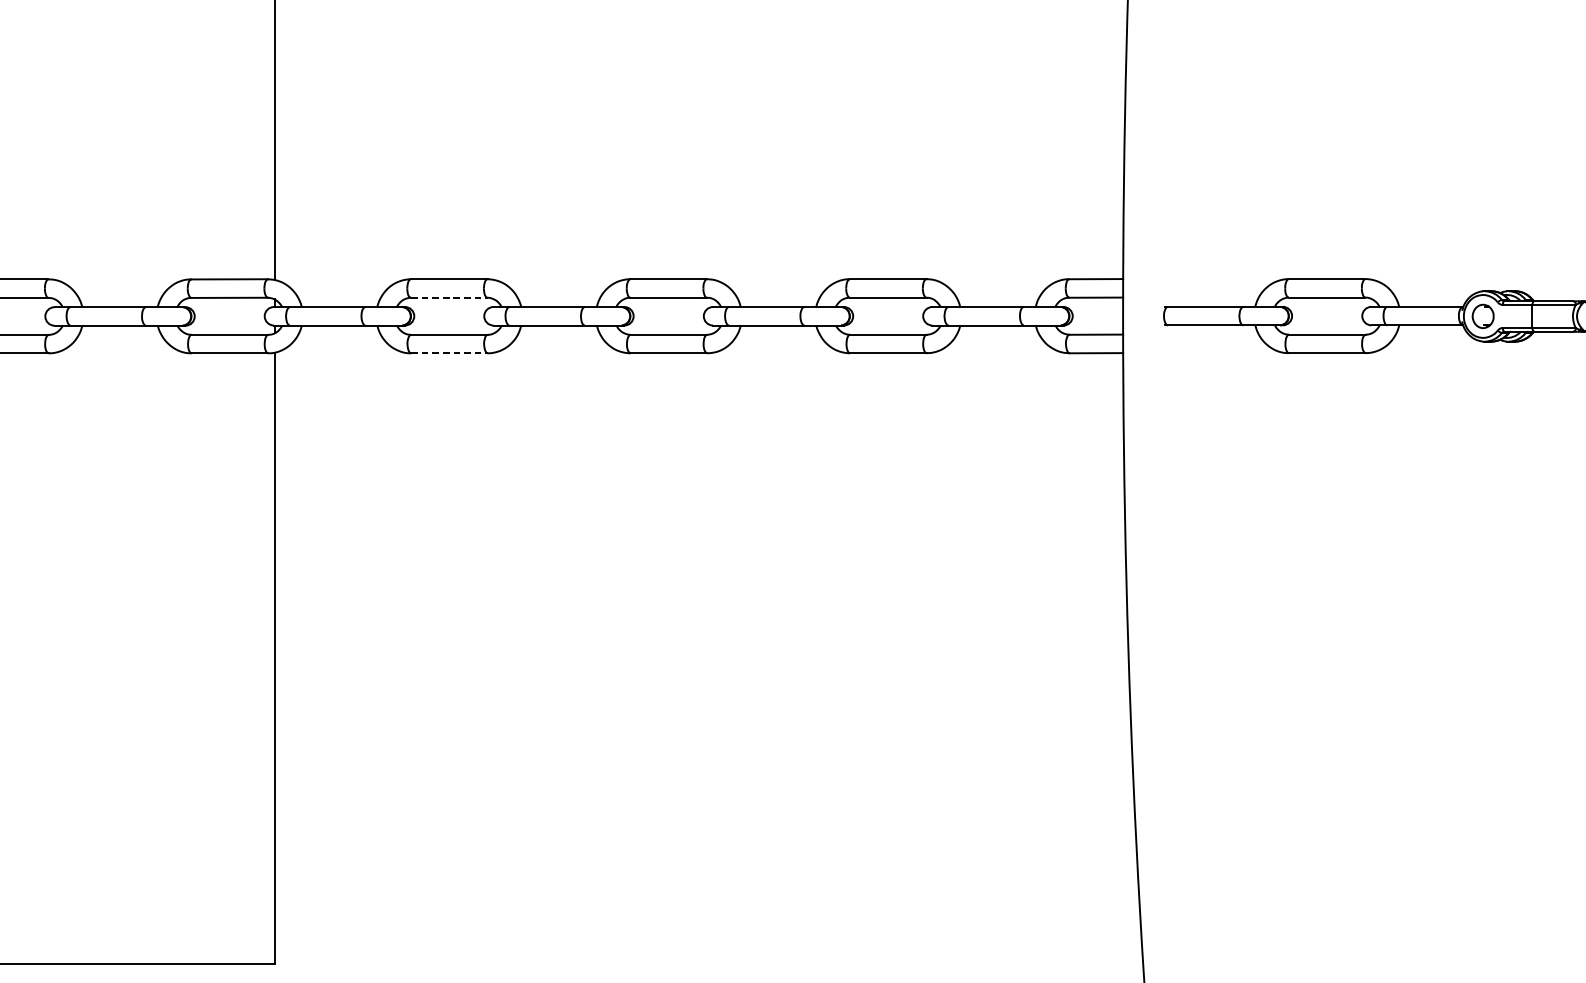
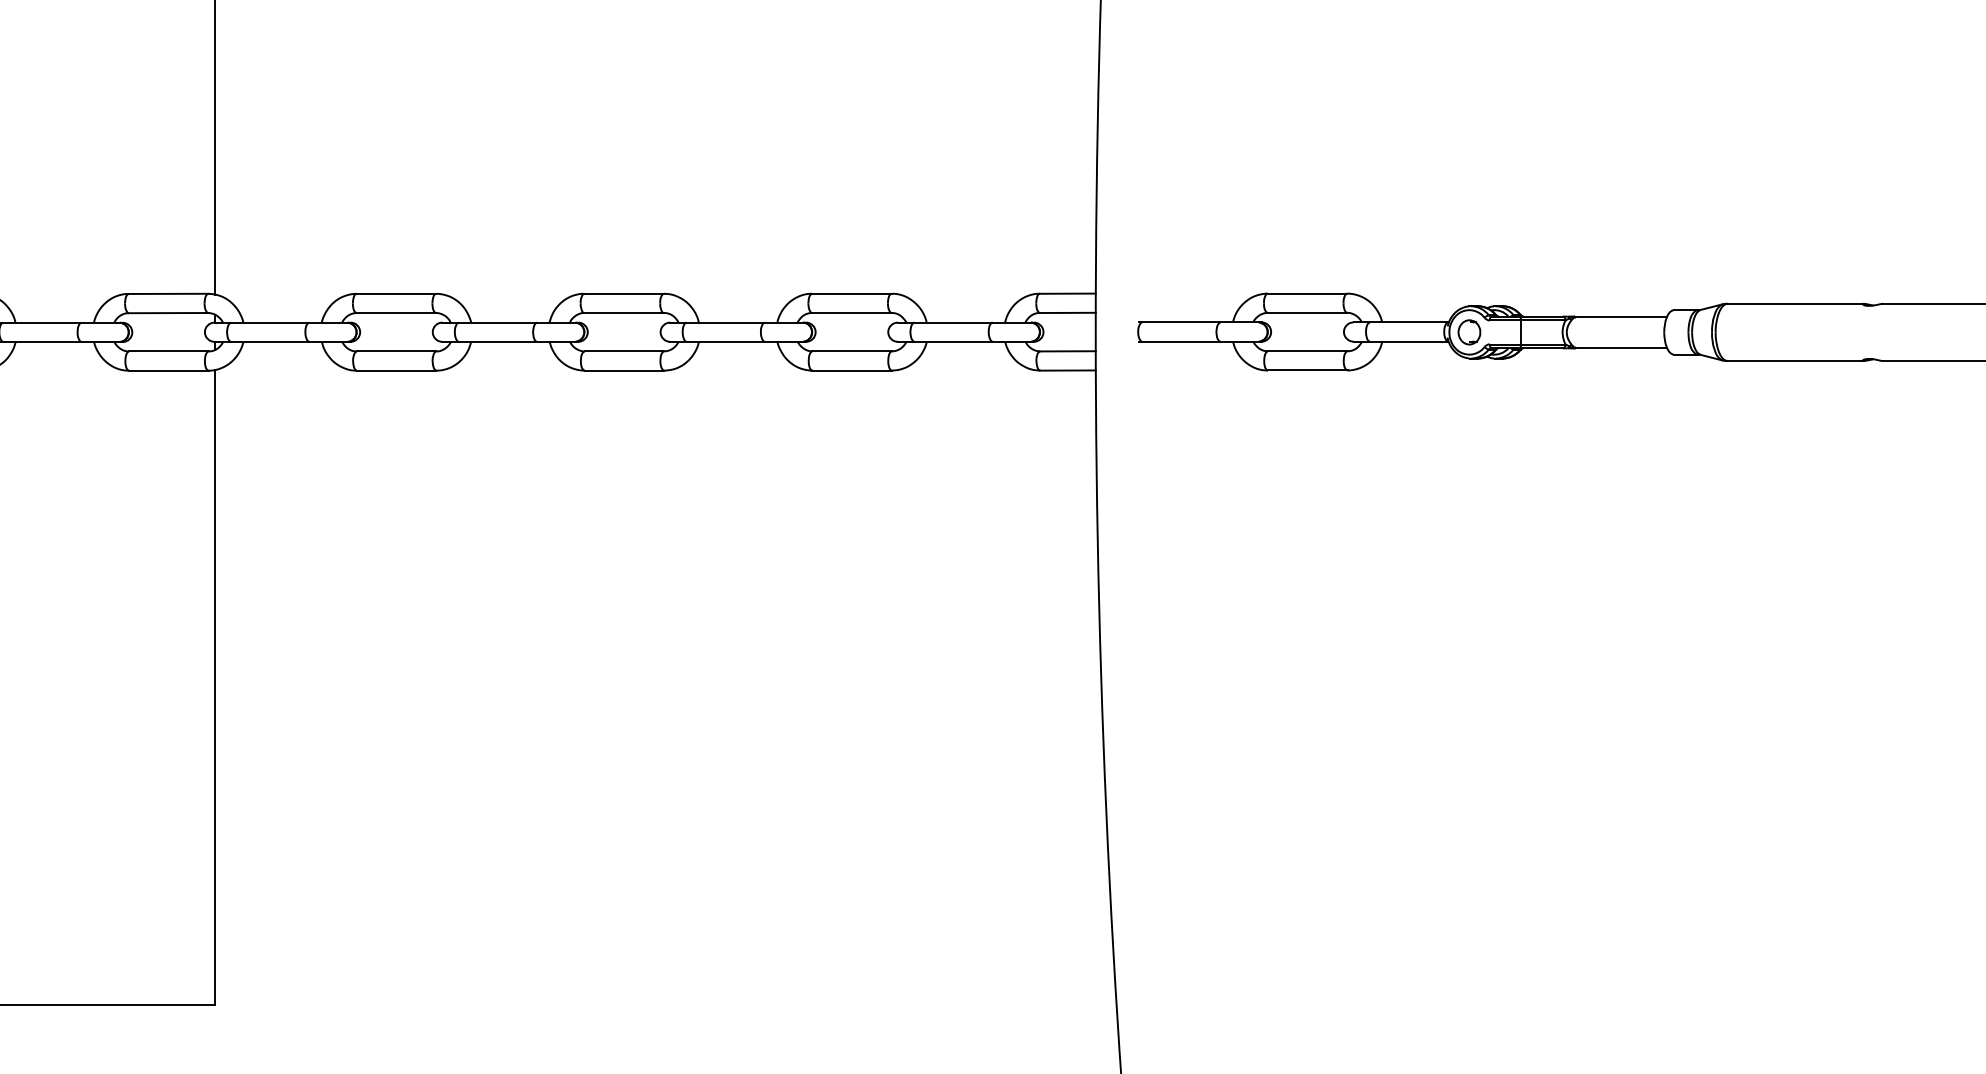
line: (449, 298) -> (396, 313), dashed -> solid
line: (449, 353) -> (396, 370), dashed -> solid

